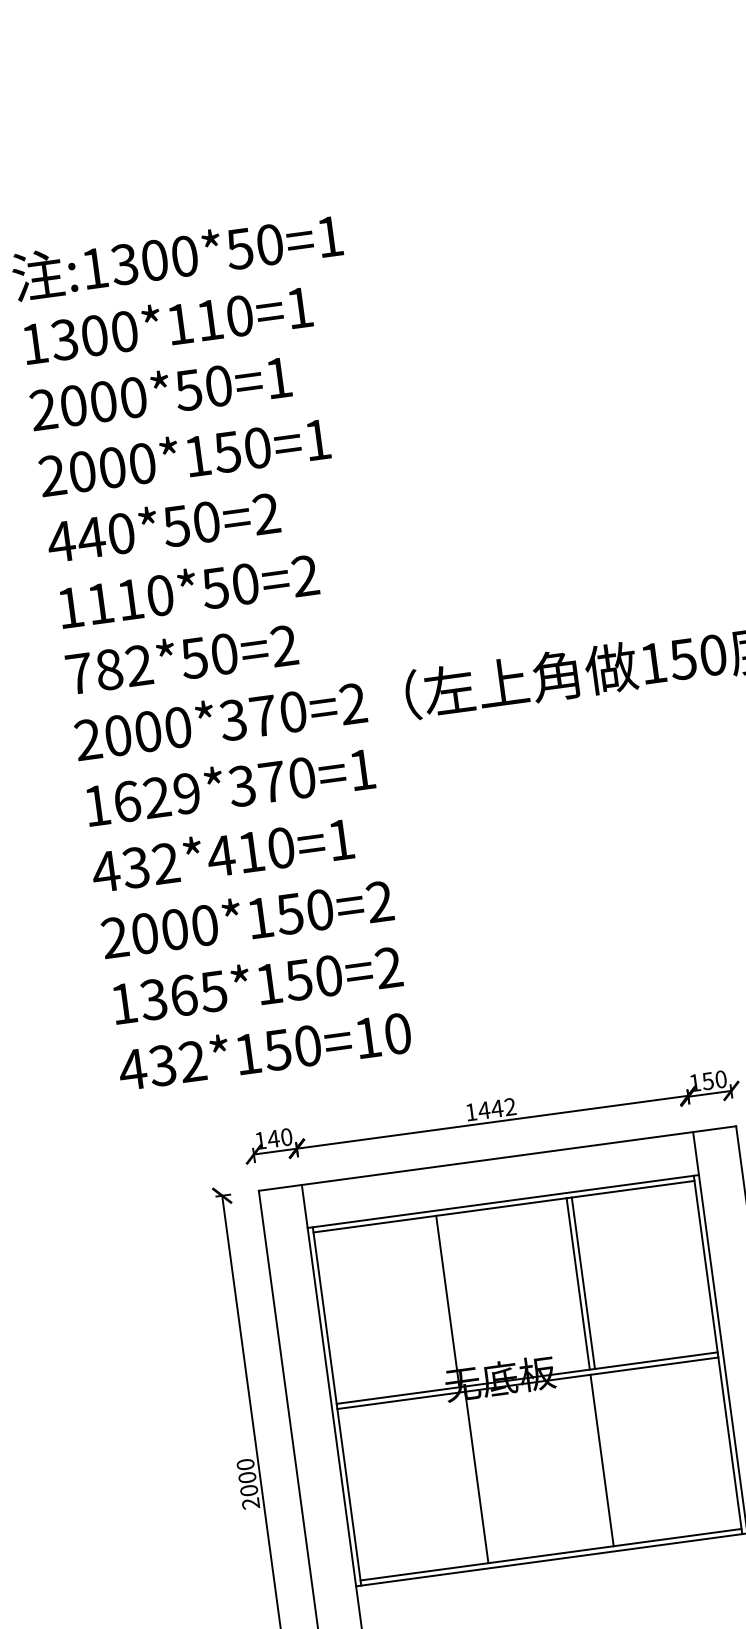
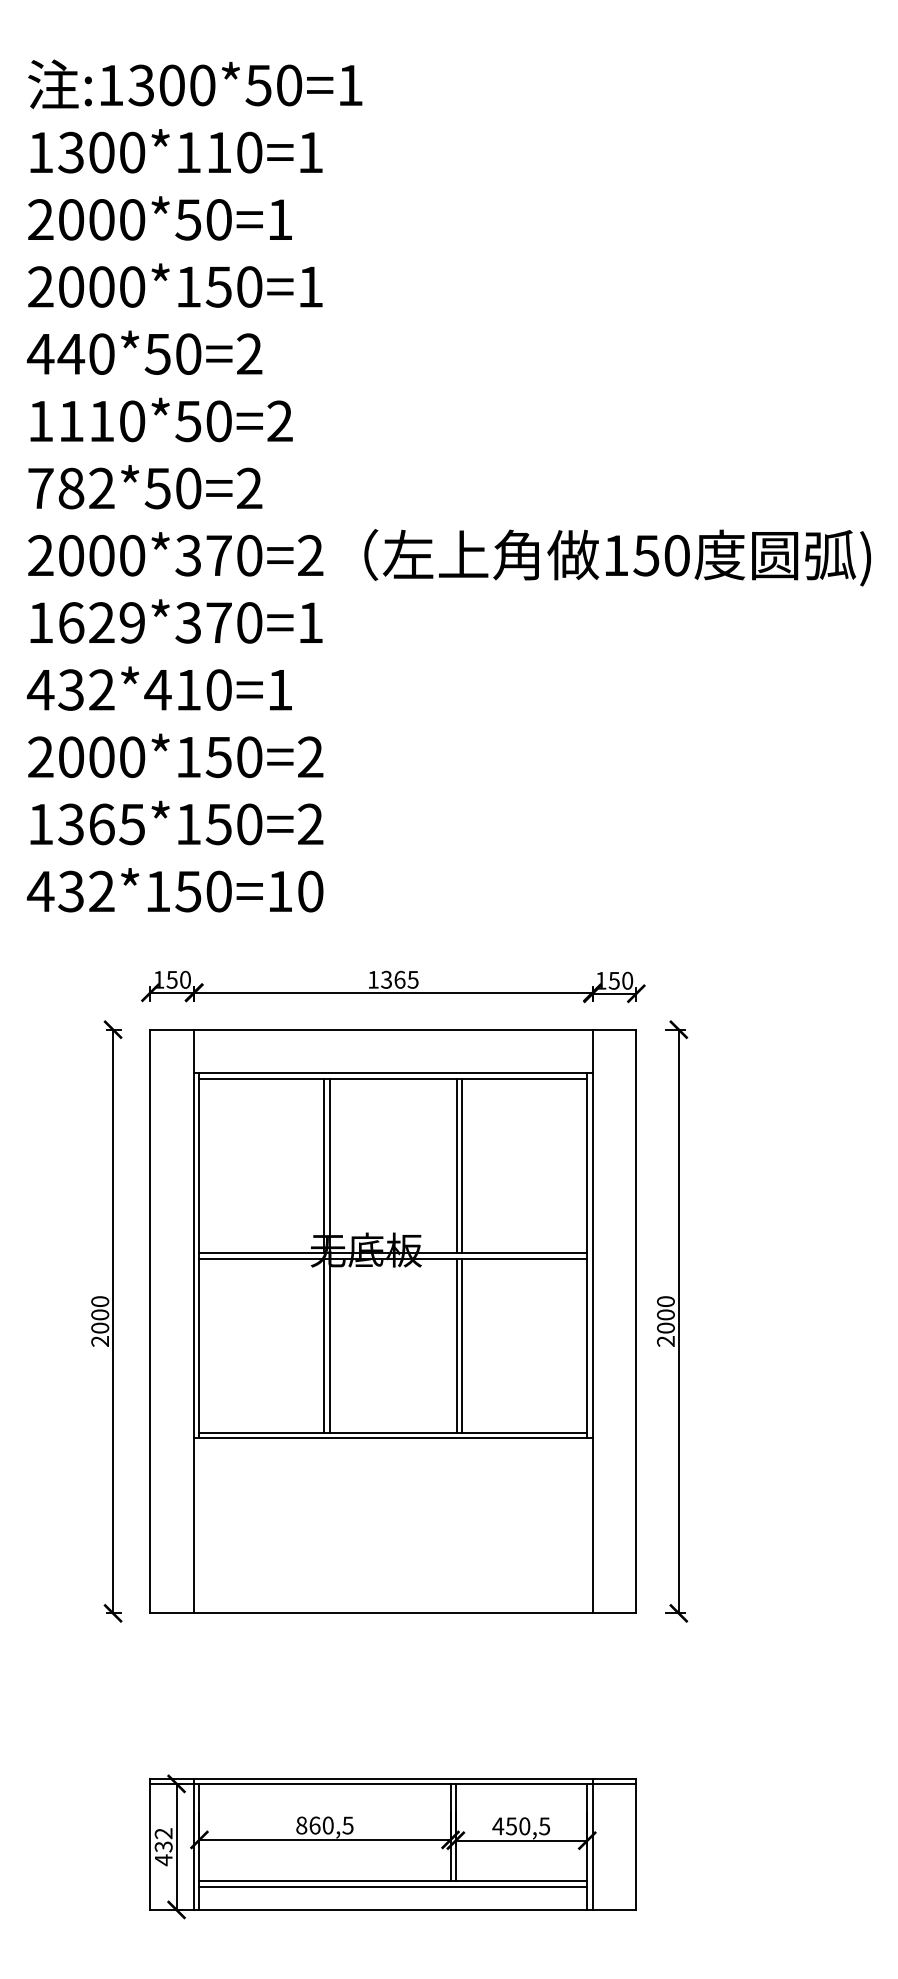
text: (496, 1108) -> (399, 979), 1442 -> 1365
text: (273, 1138) -> (172, 979), 140 -> 150
line: (452, 1300) -> (329, 1165), added
line: (607, 1459) -> (462, 1345), added
line: (471, 1477) -> (324, 1345), added

